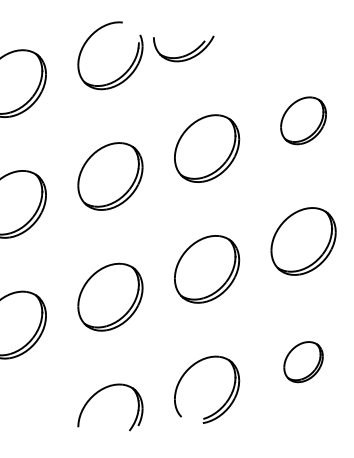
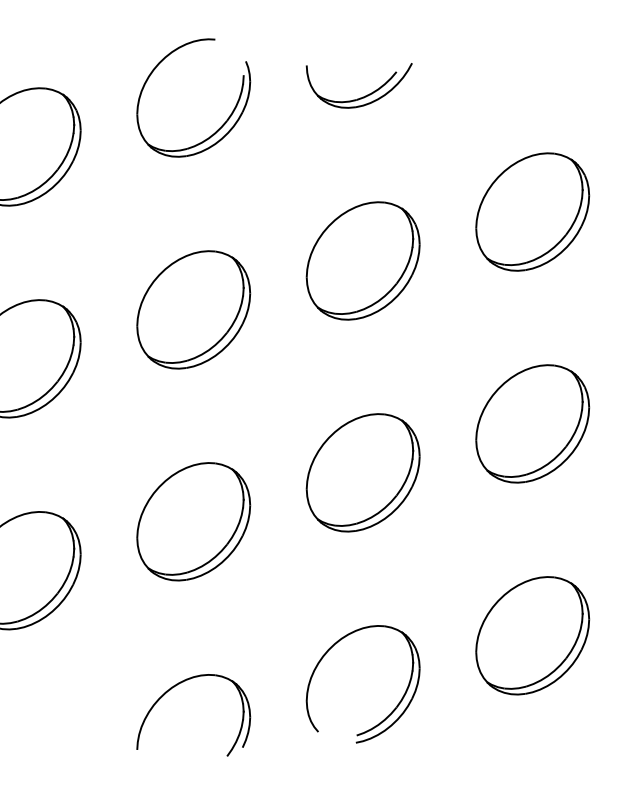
part: (185, 54) -> (362, 95), moved
part: (303, 120) -> (532, 211), size x1.43
part: (303, 361) -> (532, 634), size x1.67

